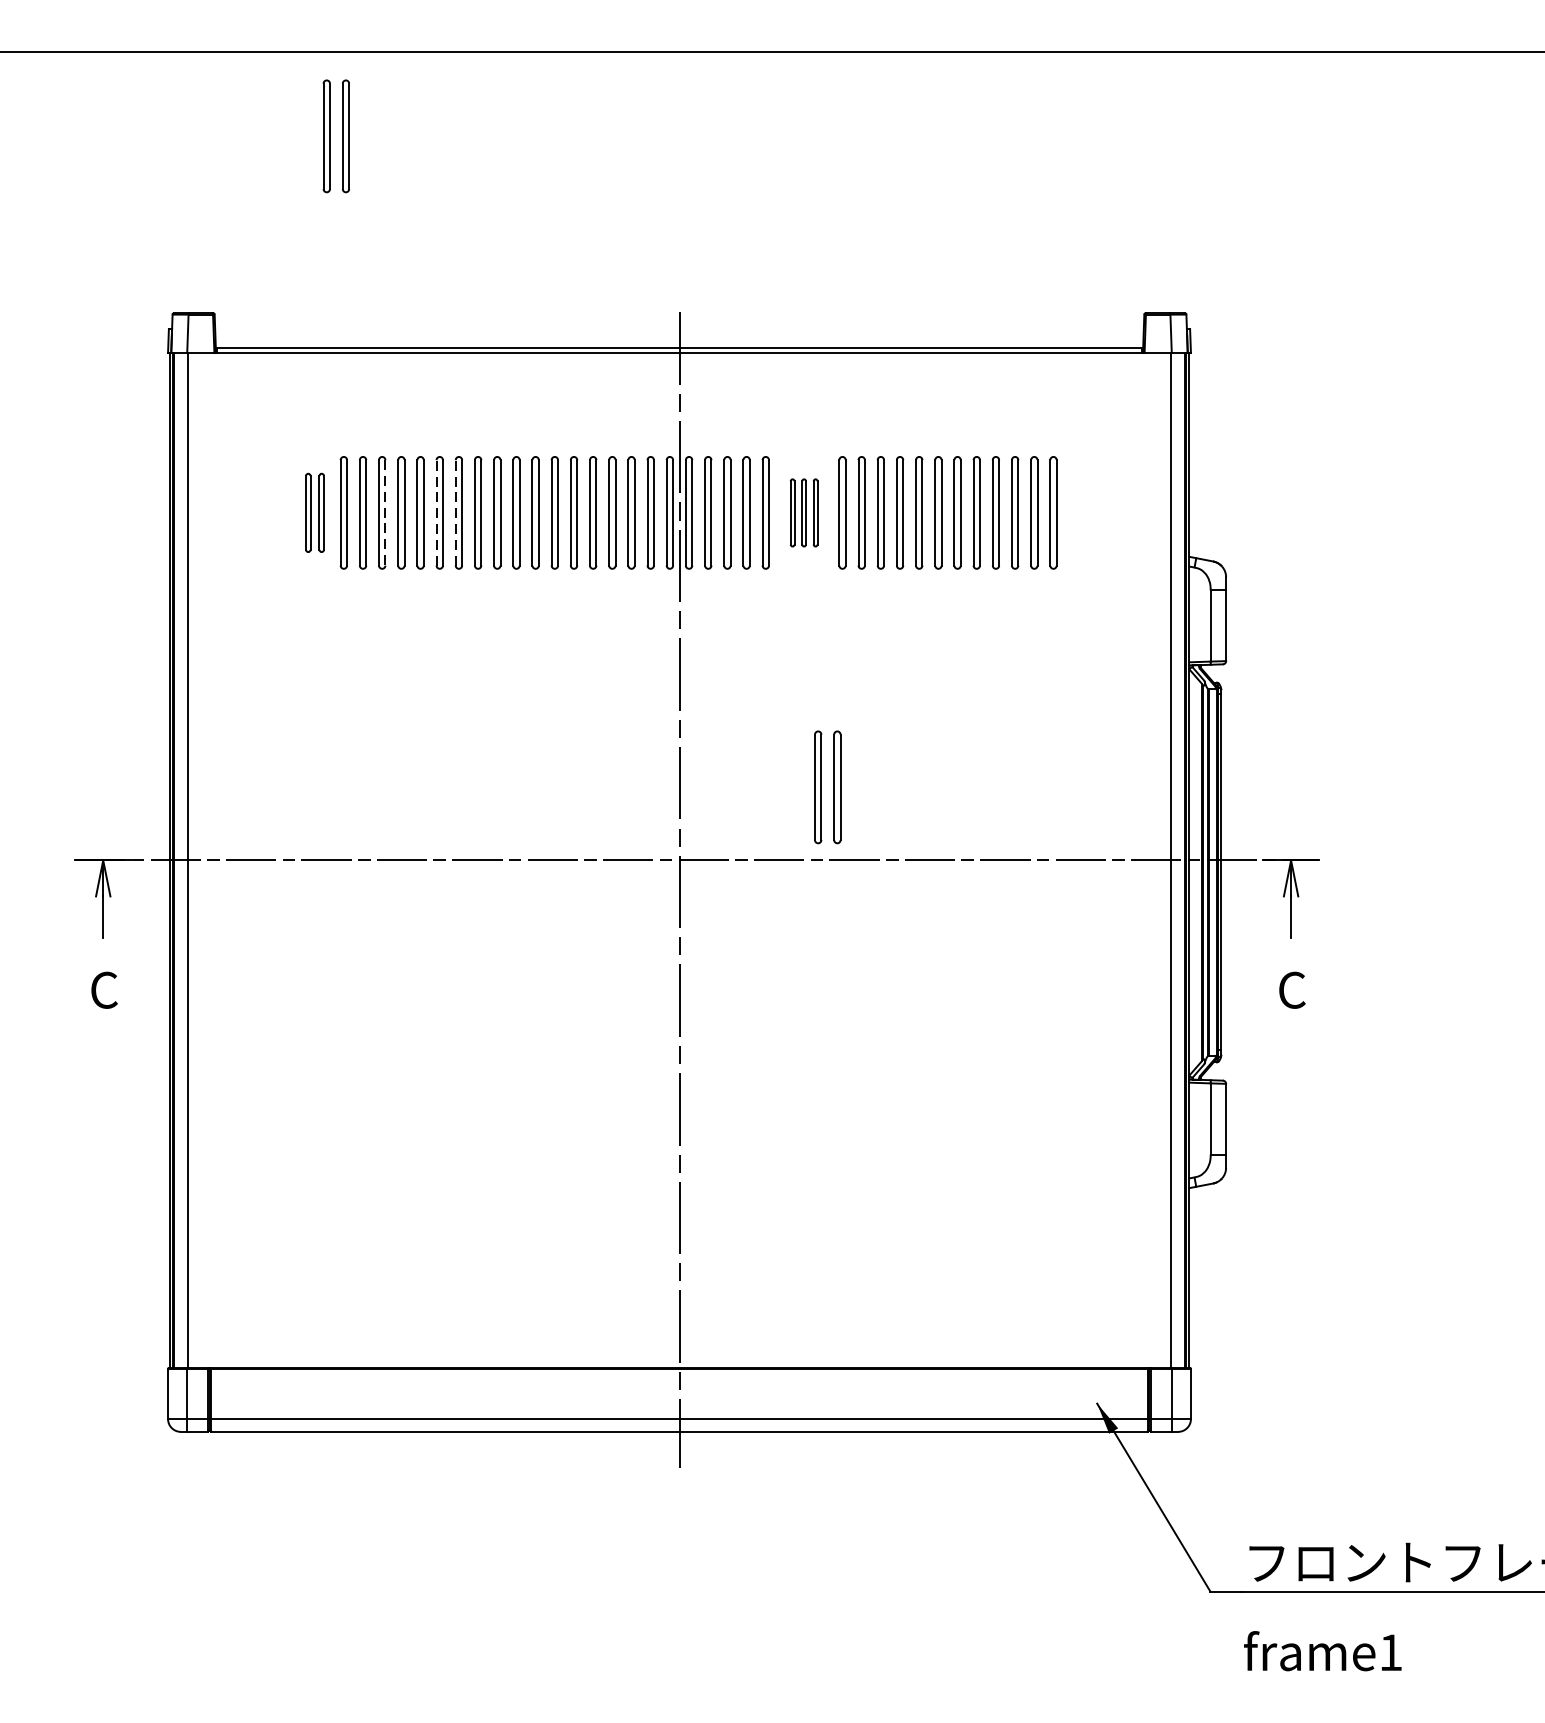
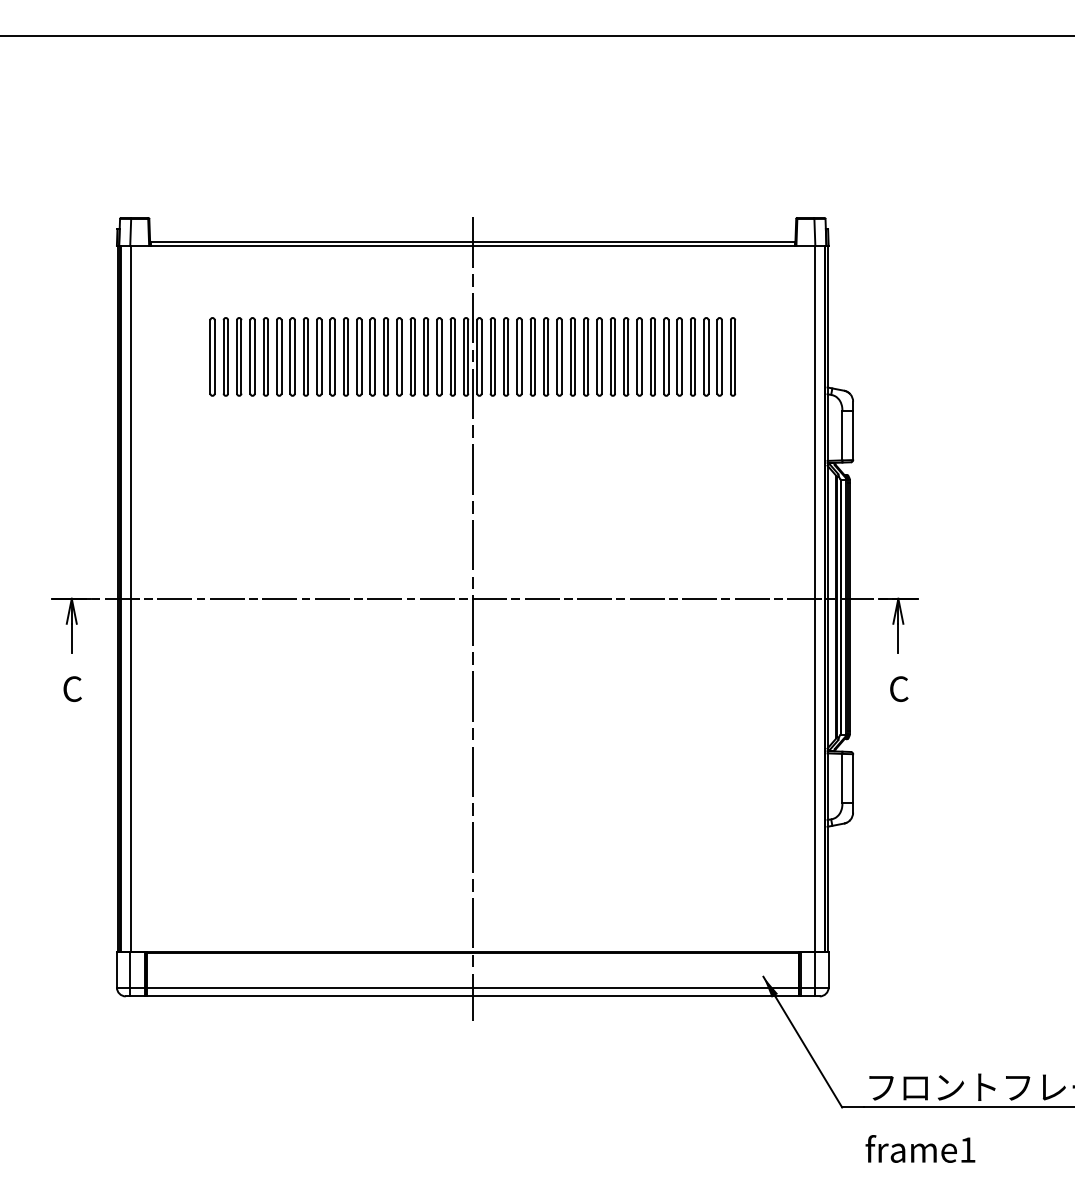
part: (335, 135) -> (233, 94), removed
part: (314, 512) -> (218, 356), size x1.43
line: (385, 512) -> (268, 356), dashed -> solid
line: (436, 512) -> (303, 356), dashed -> solid
line: (456, 512) -> (317, 356), dashed -> solid
part: (804, 512) -> (559, 356), size x1.67
part: (827, 786) -> (575, 547), removed

